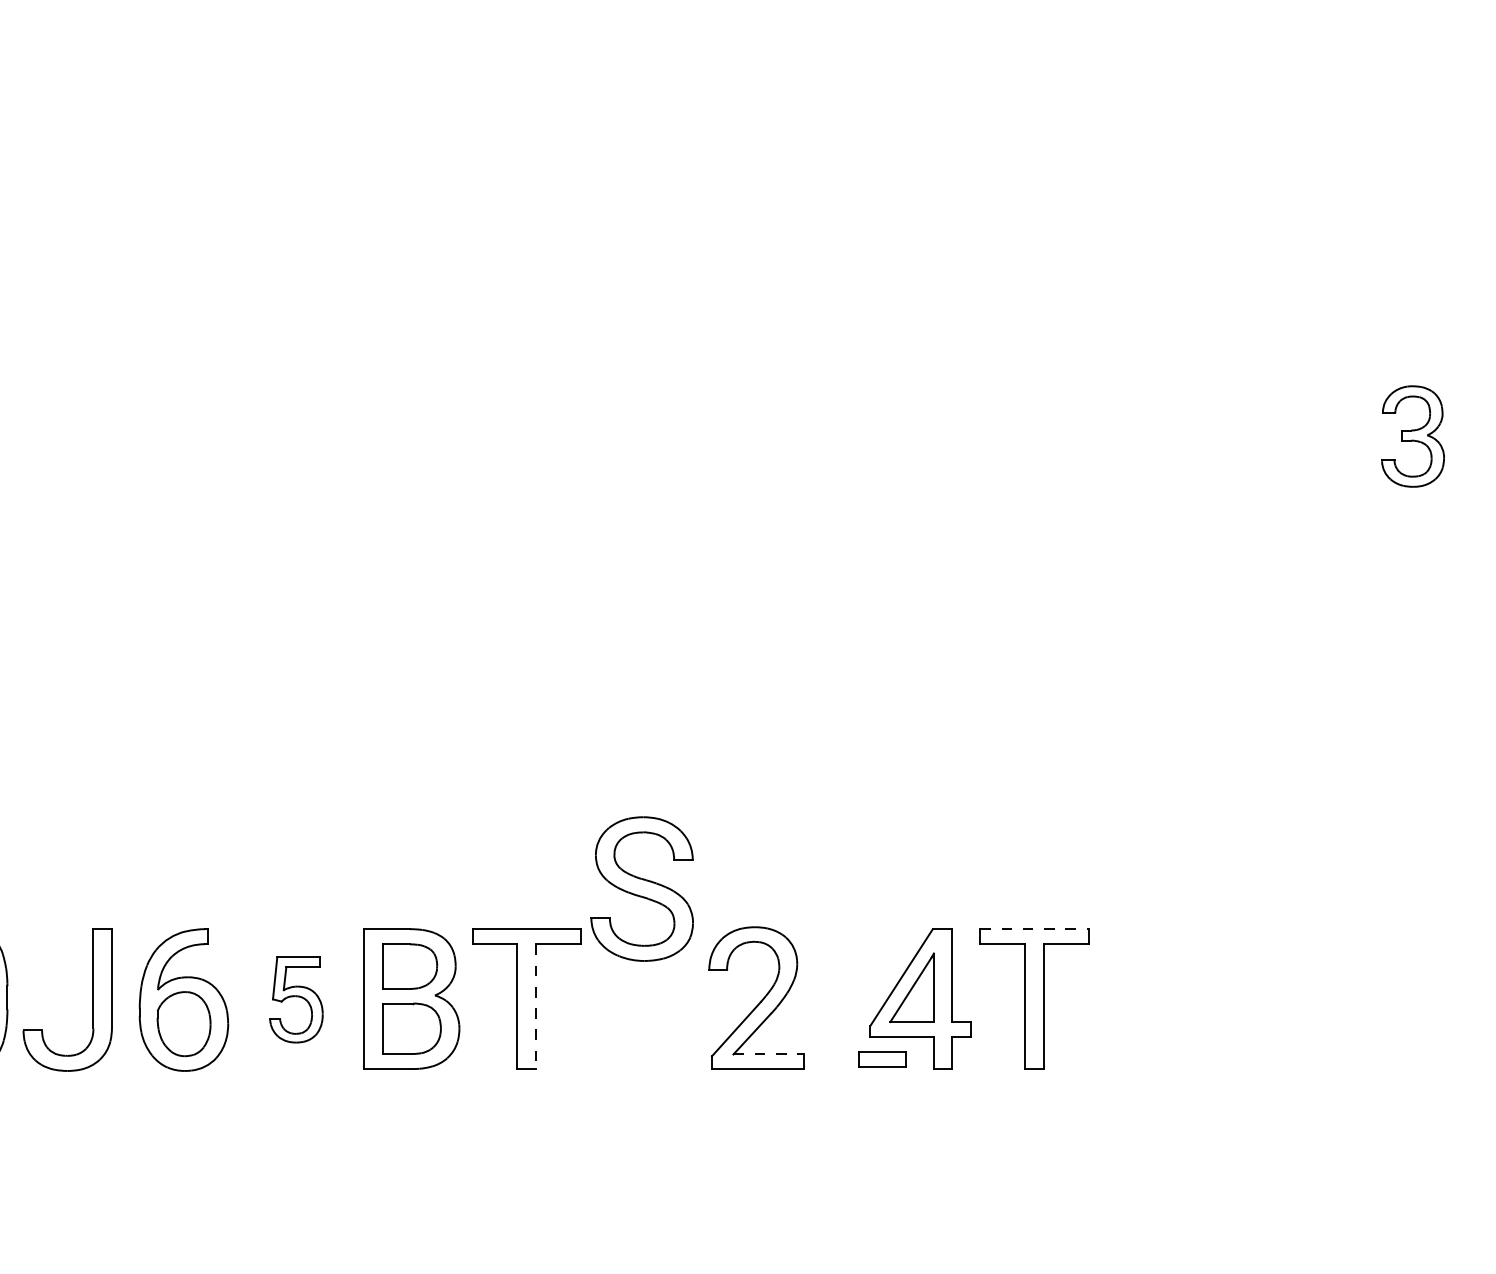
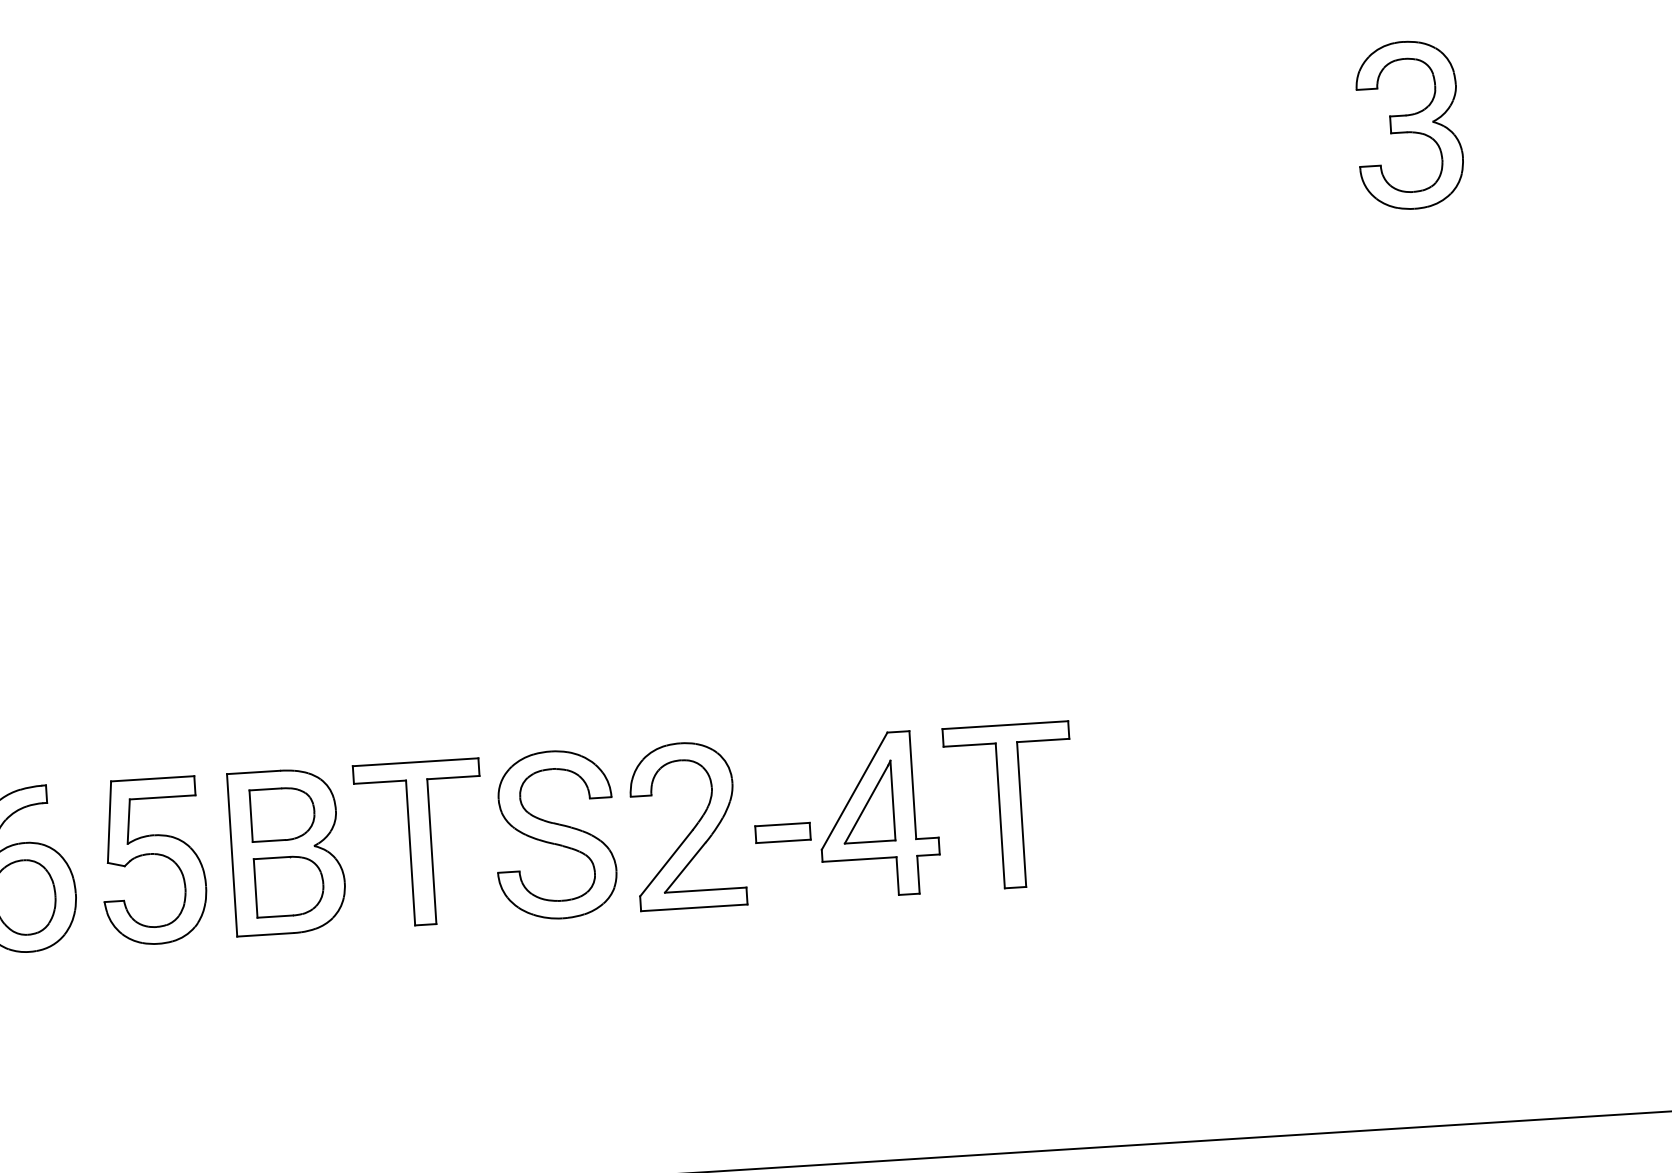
part: (1412, 436) -> (1408, 125), size x1.43
part: (641, 888) -> (554, 834), moved
line: (1034, 929) -> (1005, 725), dashed -> solid
part: (296, 999) -> (153, 860), size x1.67
line: (535, 1007) -> (431, 852), dashed -> solid
line: (769, 1054) -> (706, 890), dashed -> solid
part: (882, 1059) -> (782, 832), moved

